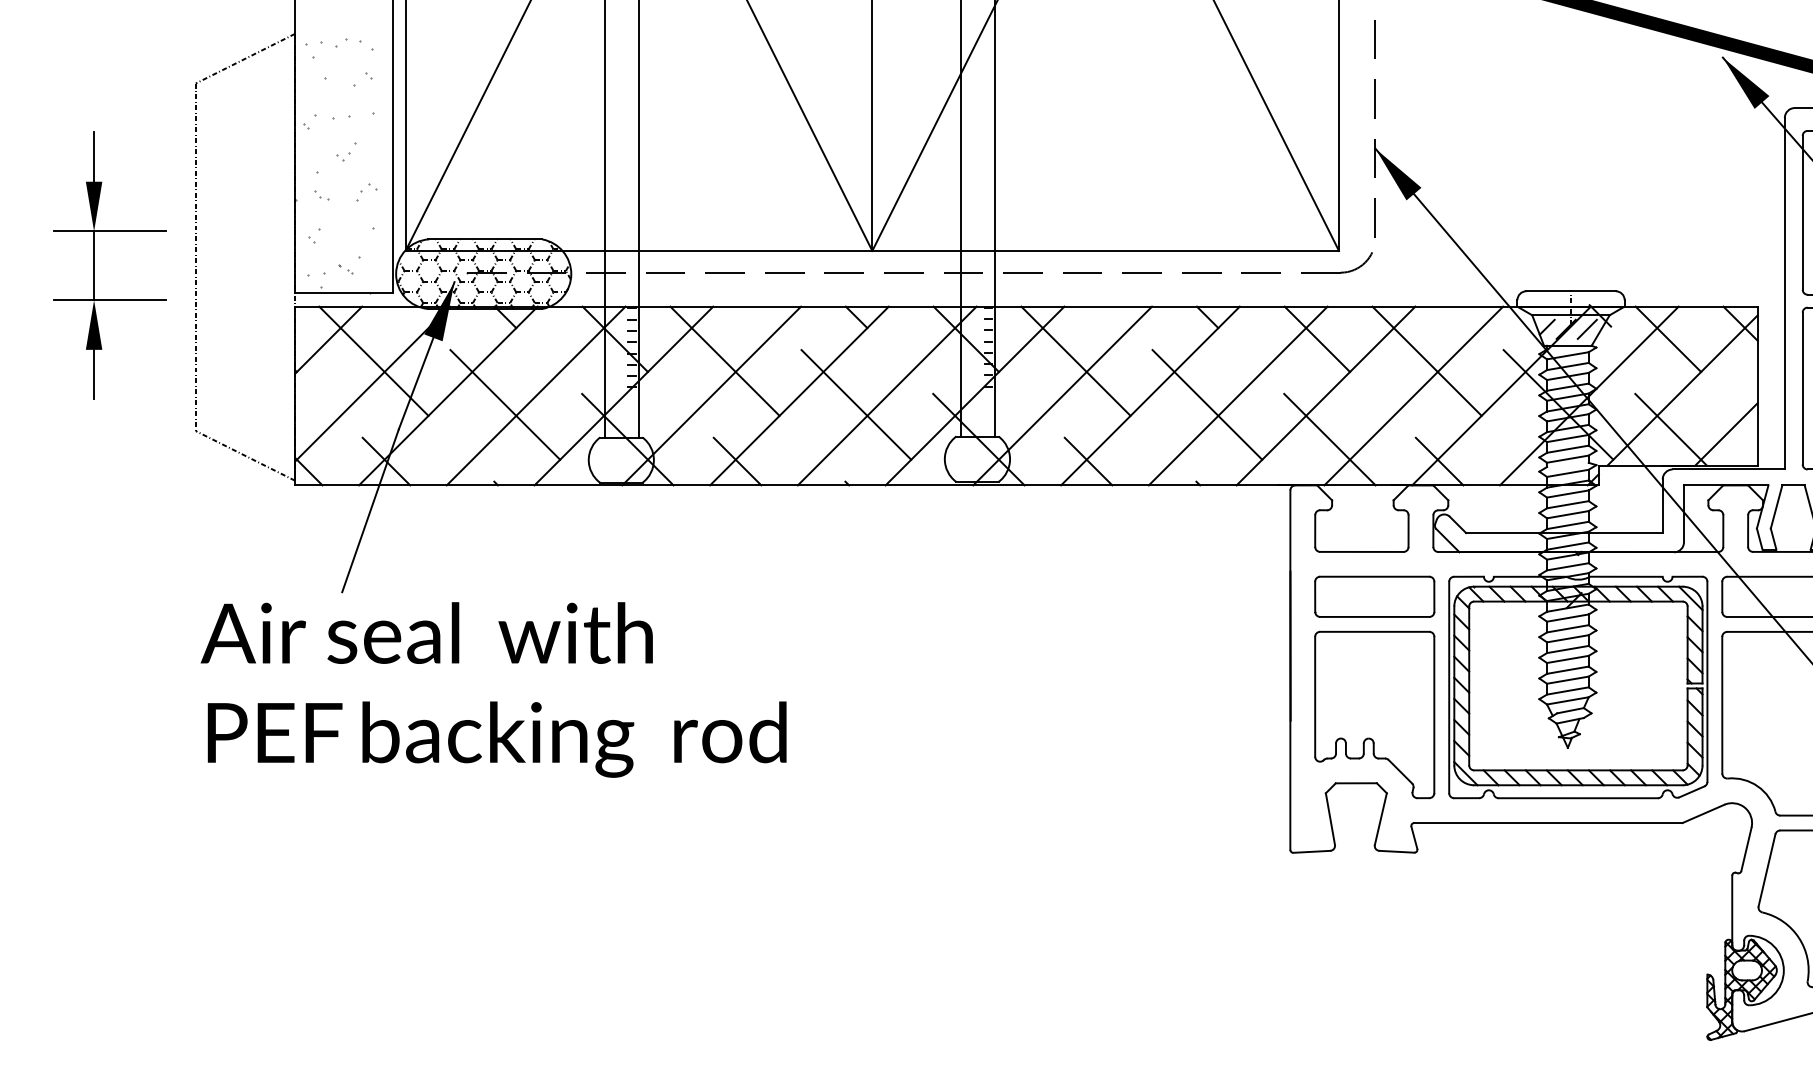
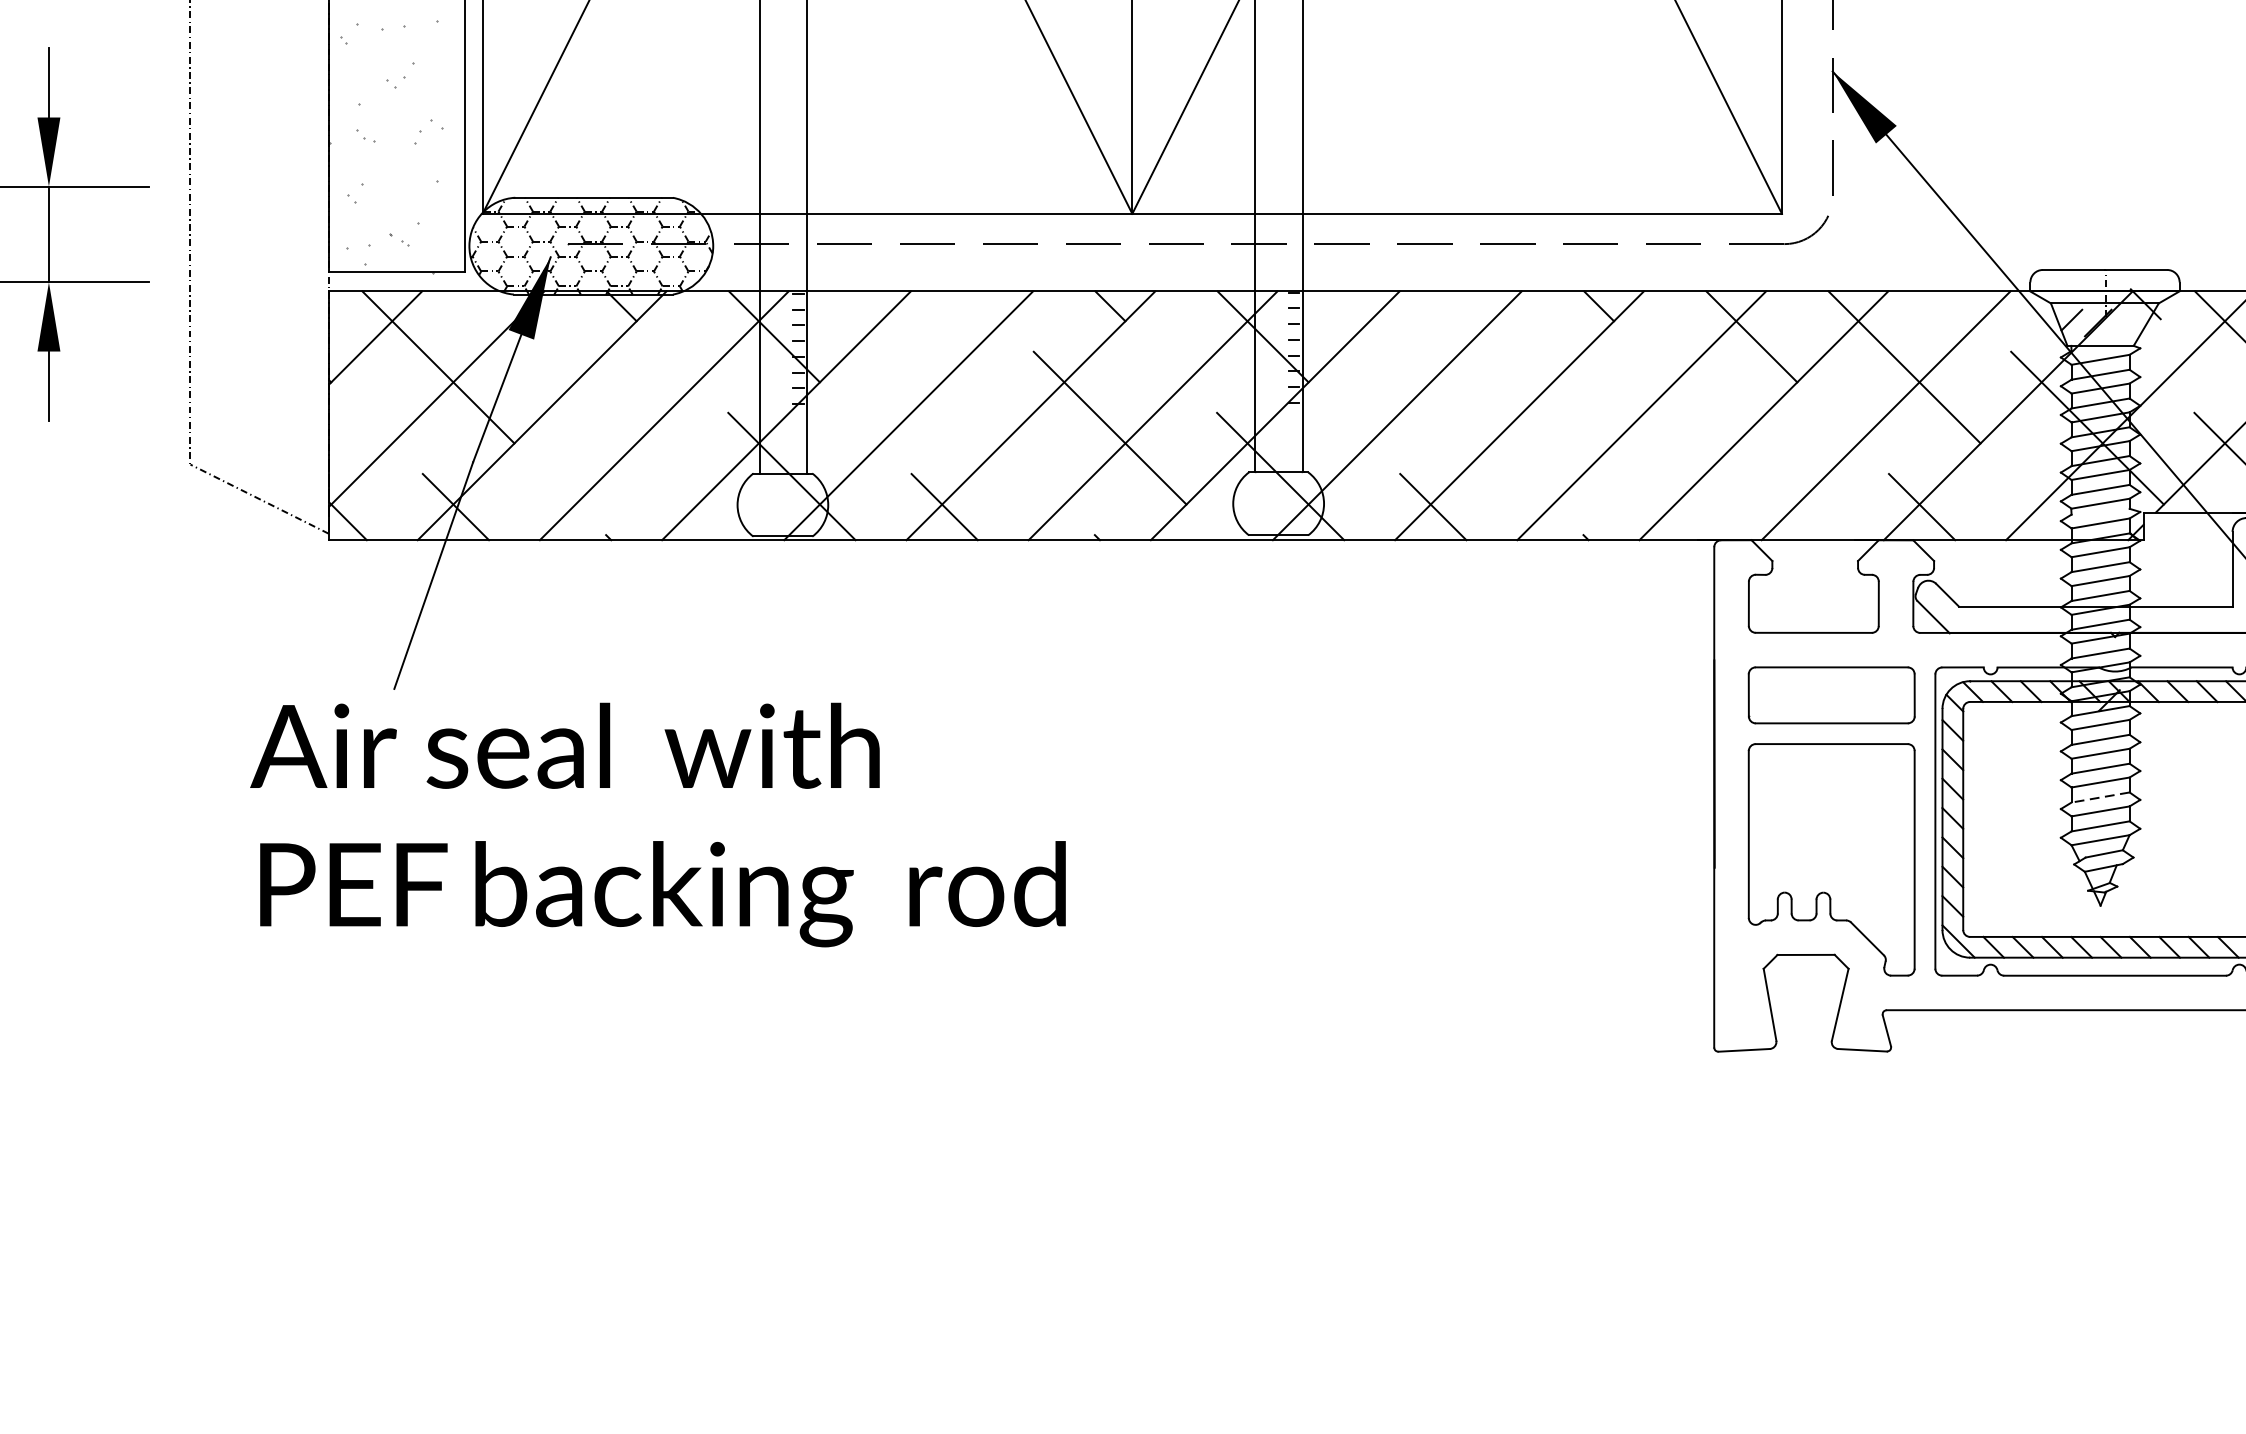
line: (1586, 328) -> (2126, 321), removed
line: (724, 360) -> (926, 366), removed
line: (1075, 360) -> (1415, 366), removed
line: (505, 404) -> (621, 427), removed
line: (1207, 404) -> (1598, 427), removed
line: (1329, 439) -> (1768, 476), removed
line: (1567, 670) -> (2100, 797), solid -> dashed
text: (493, 689) -> (657, 824), moved

